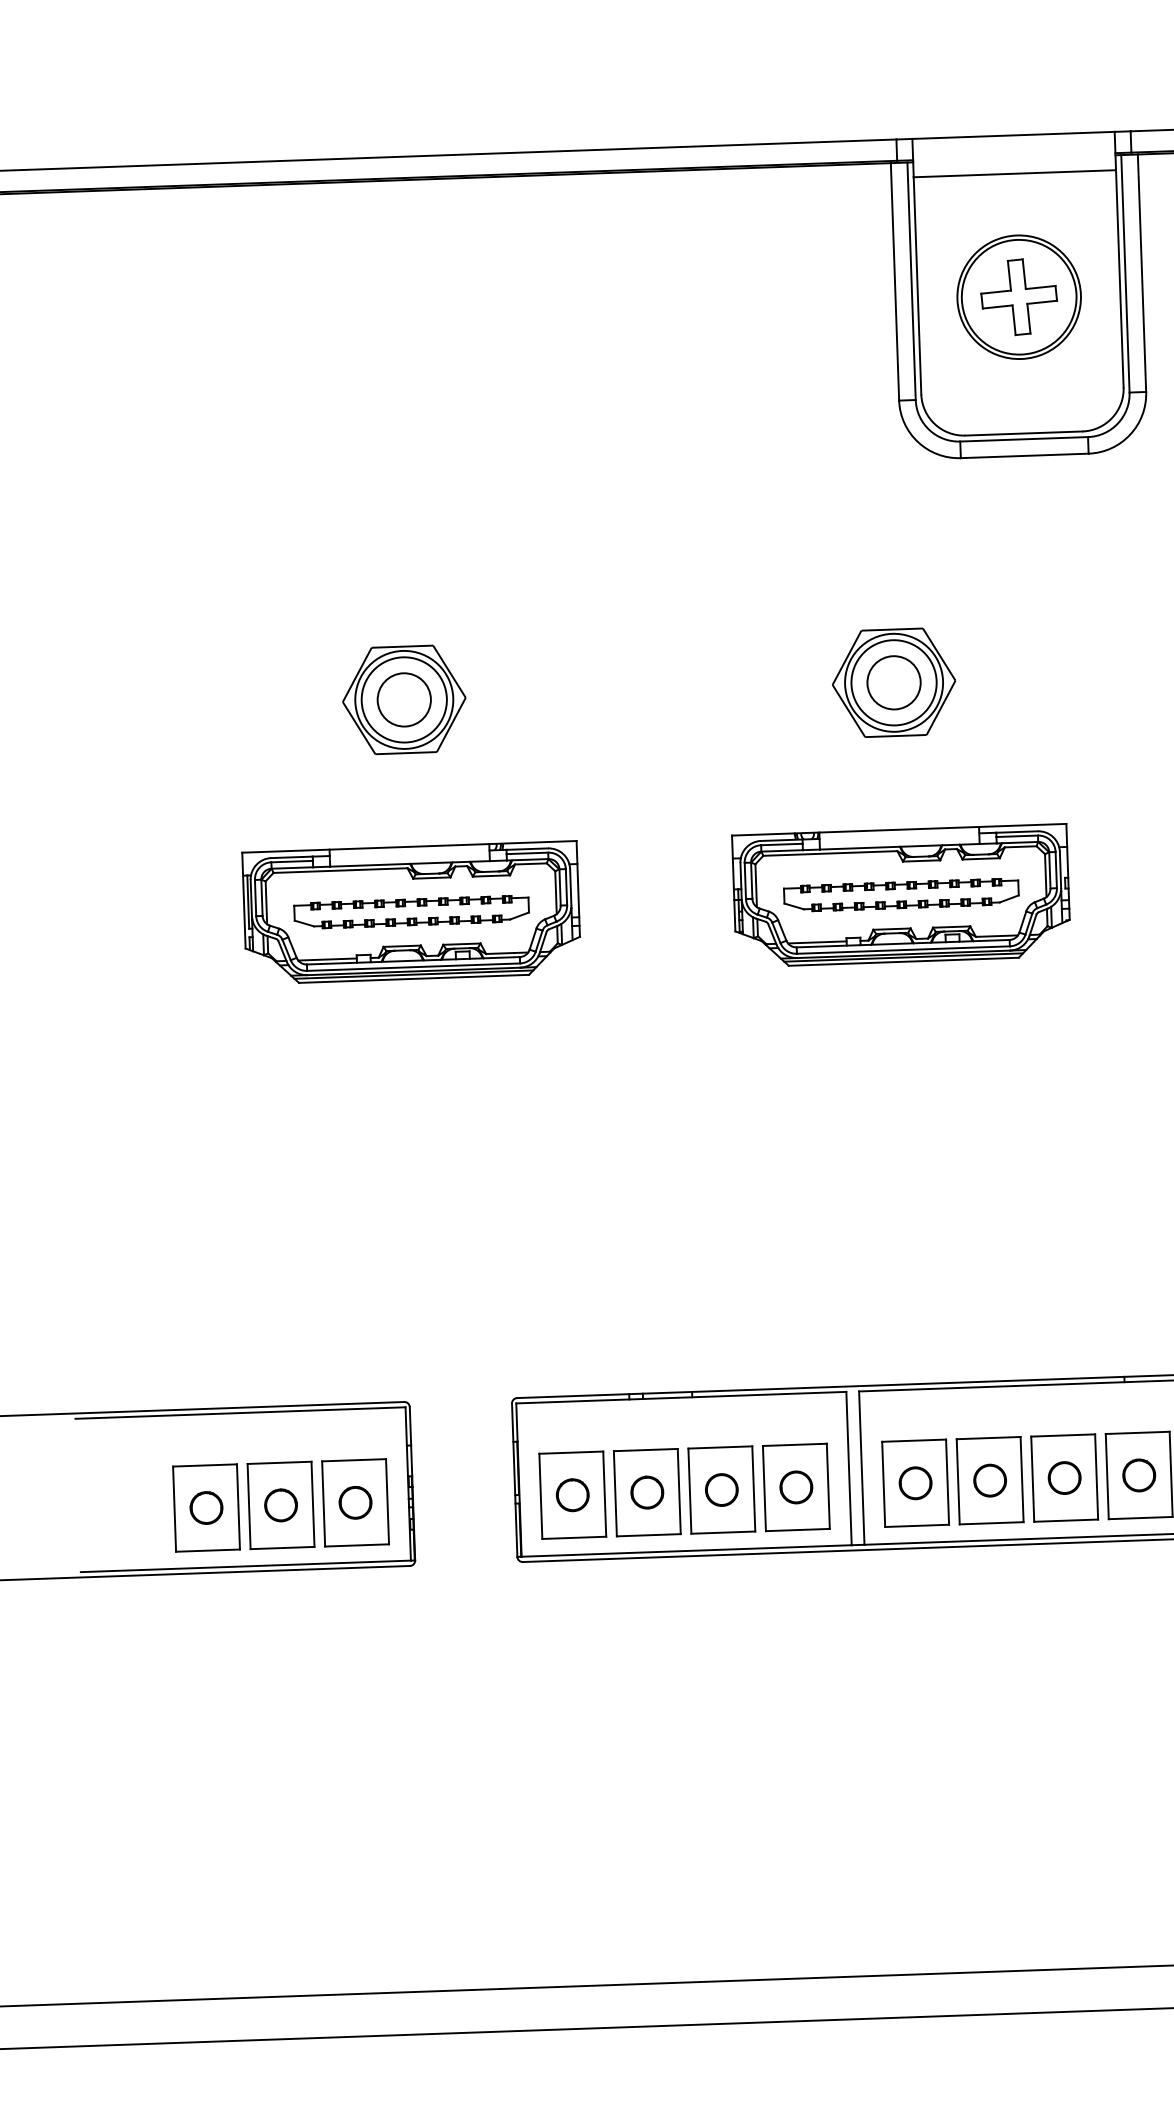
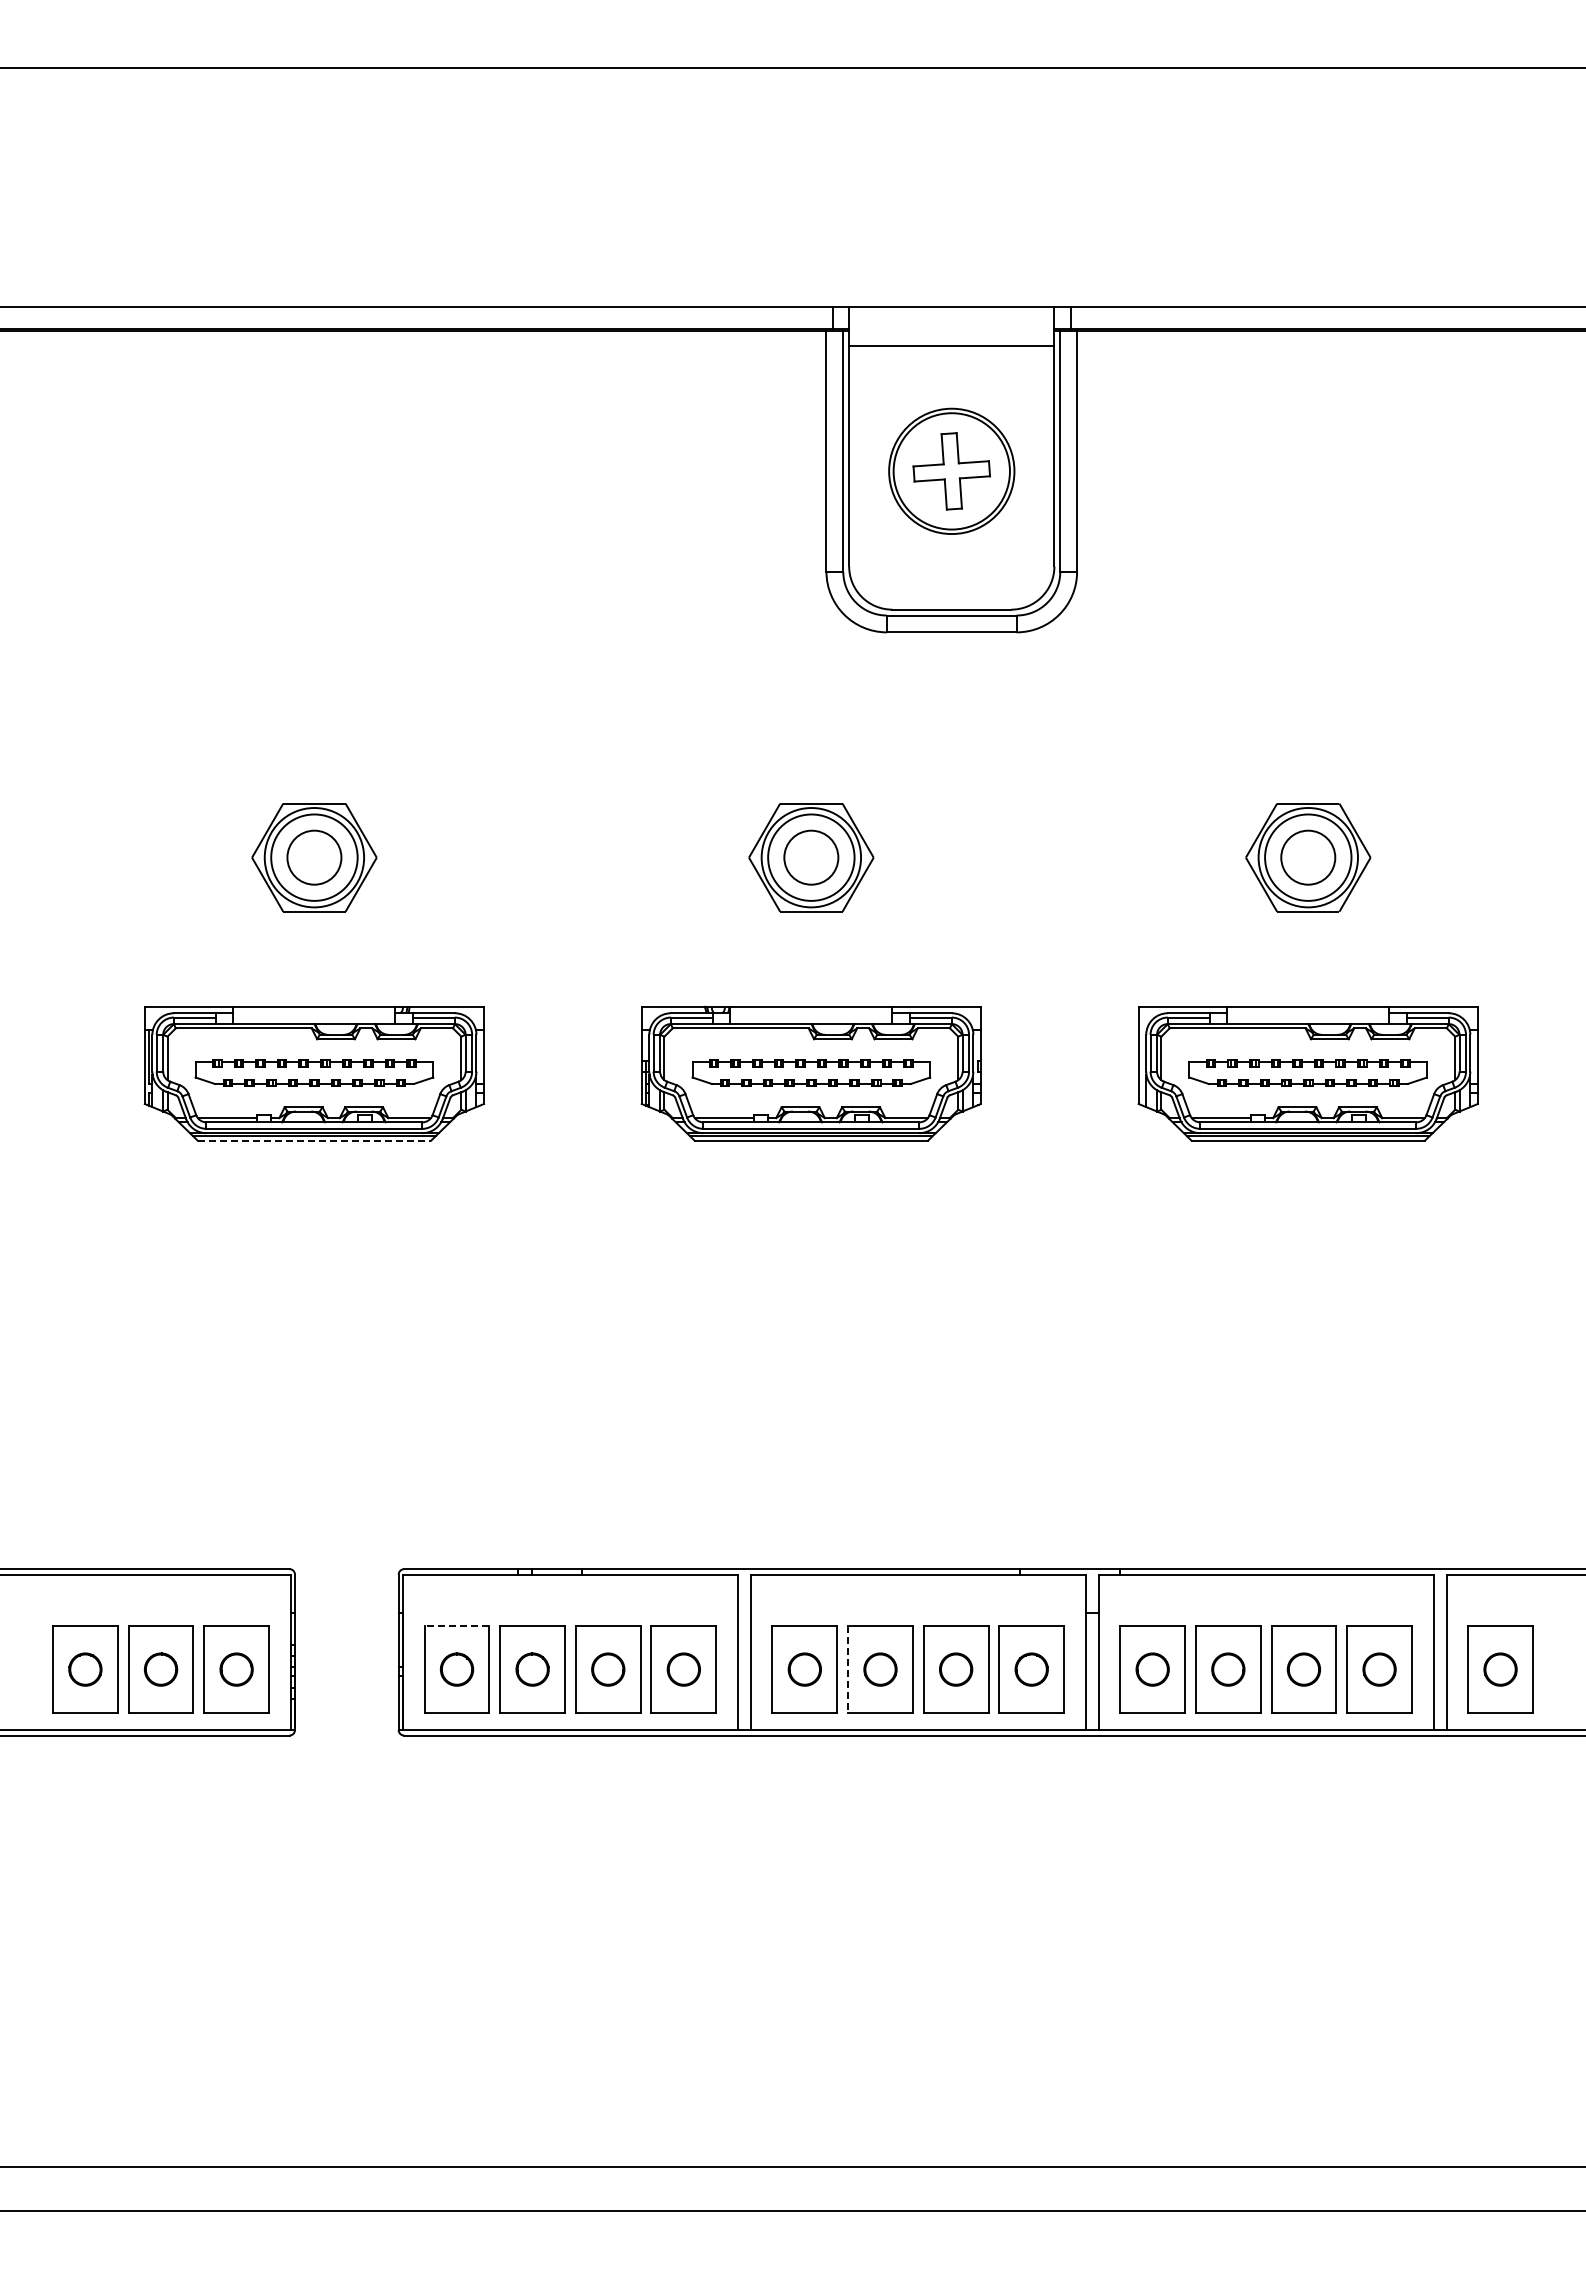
line: (414, 978) -> (314, 1140), solid -> dashed
line: (570, 1452) -> (456, 1626), solid -> dashed
line: (958, 1482) -> (848, 1670), solid -> dashed

